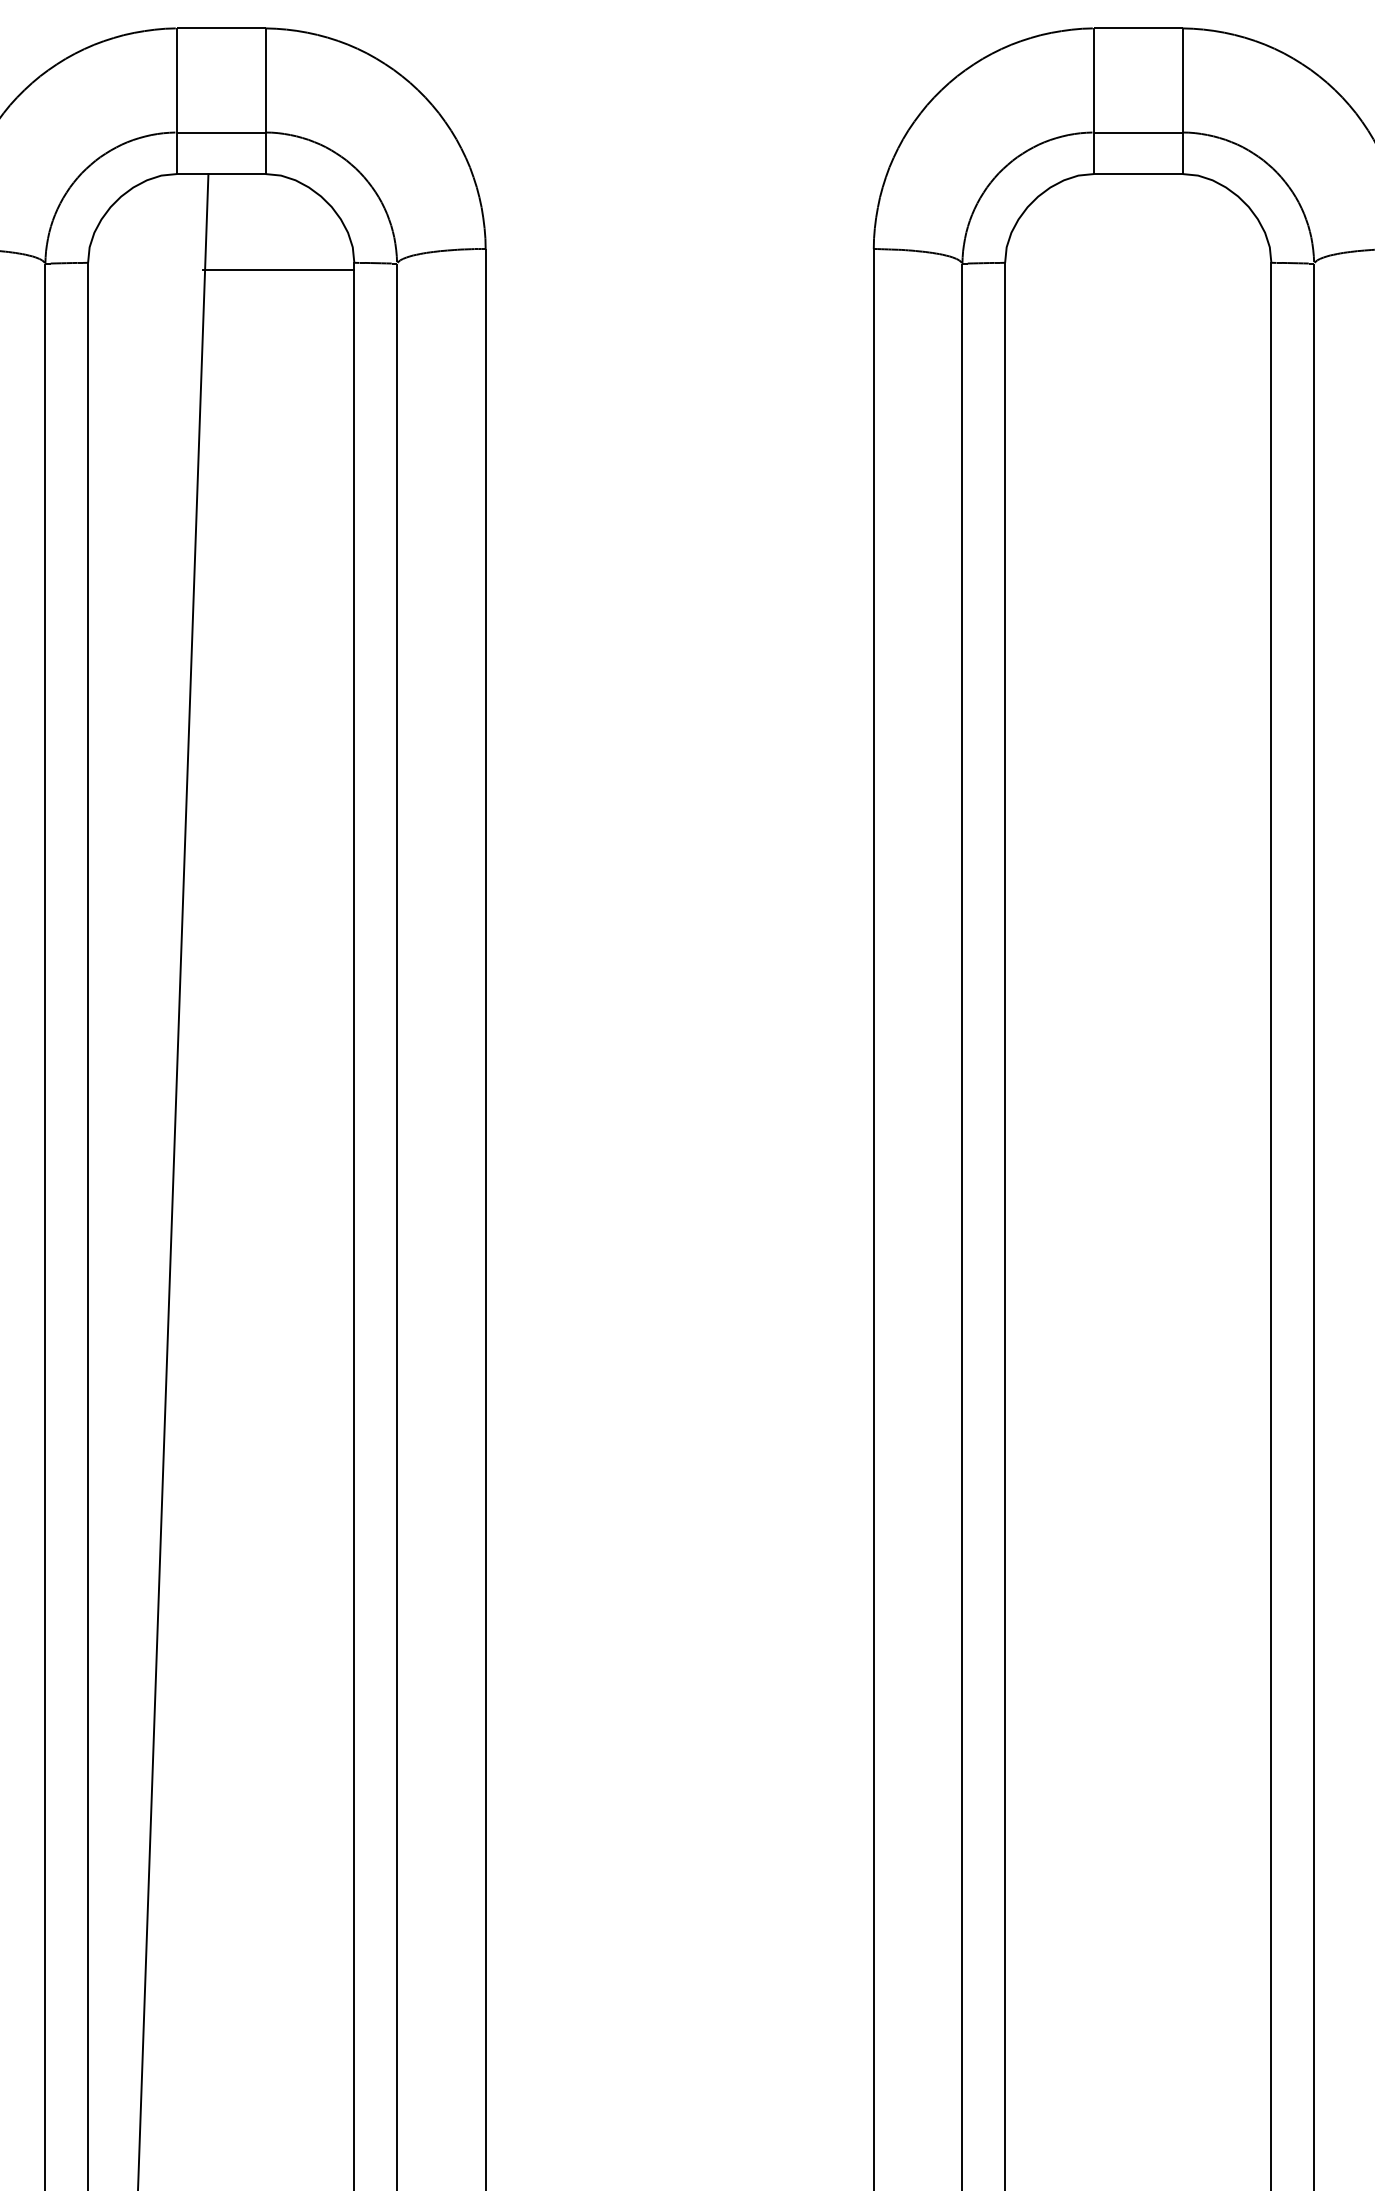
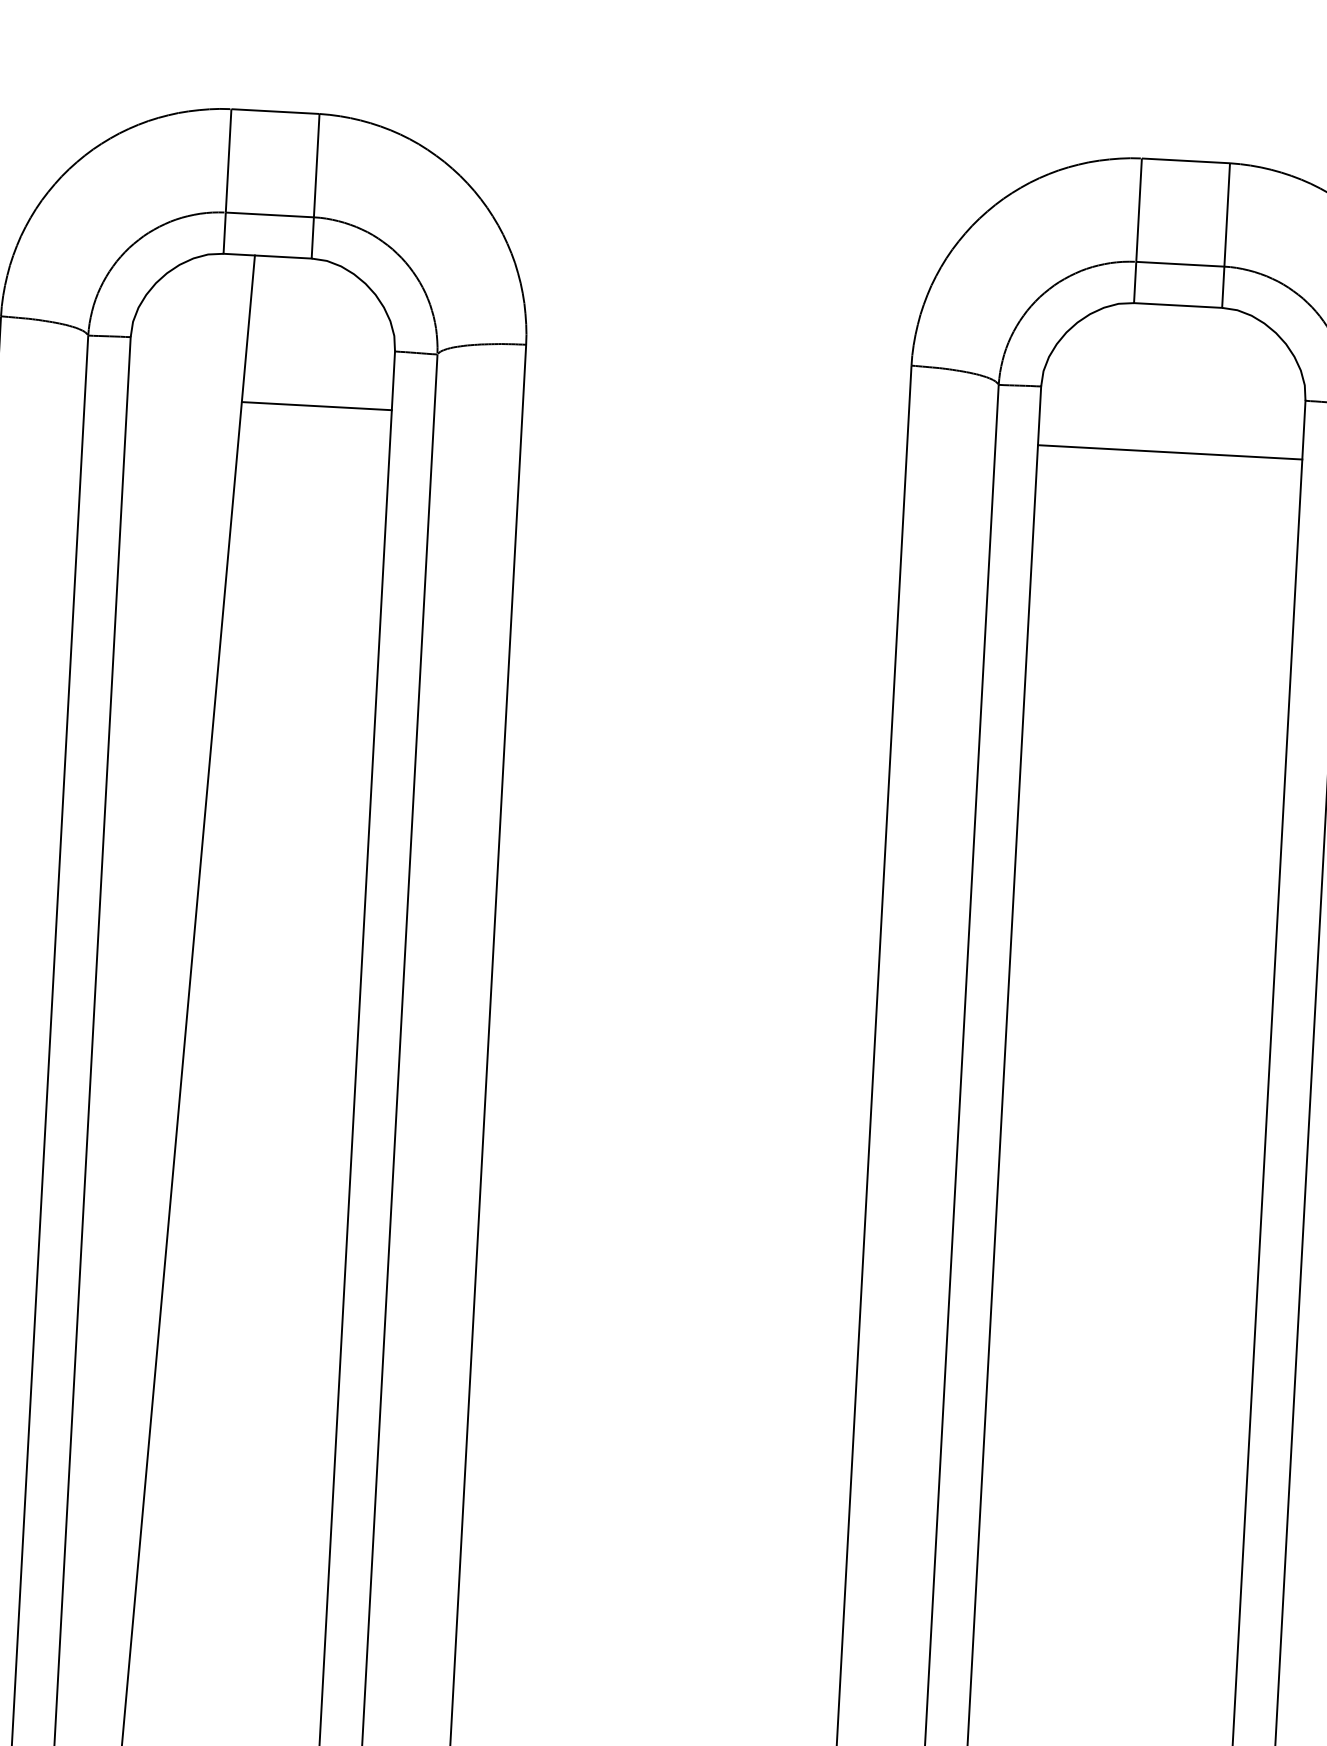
line: (278, 269) -> (316, 405), moved
line: (1138, 321) -> (1170, 451), added

